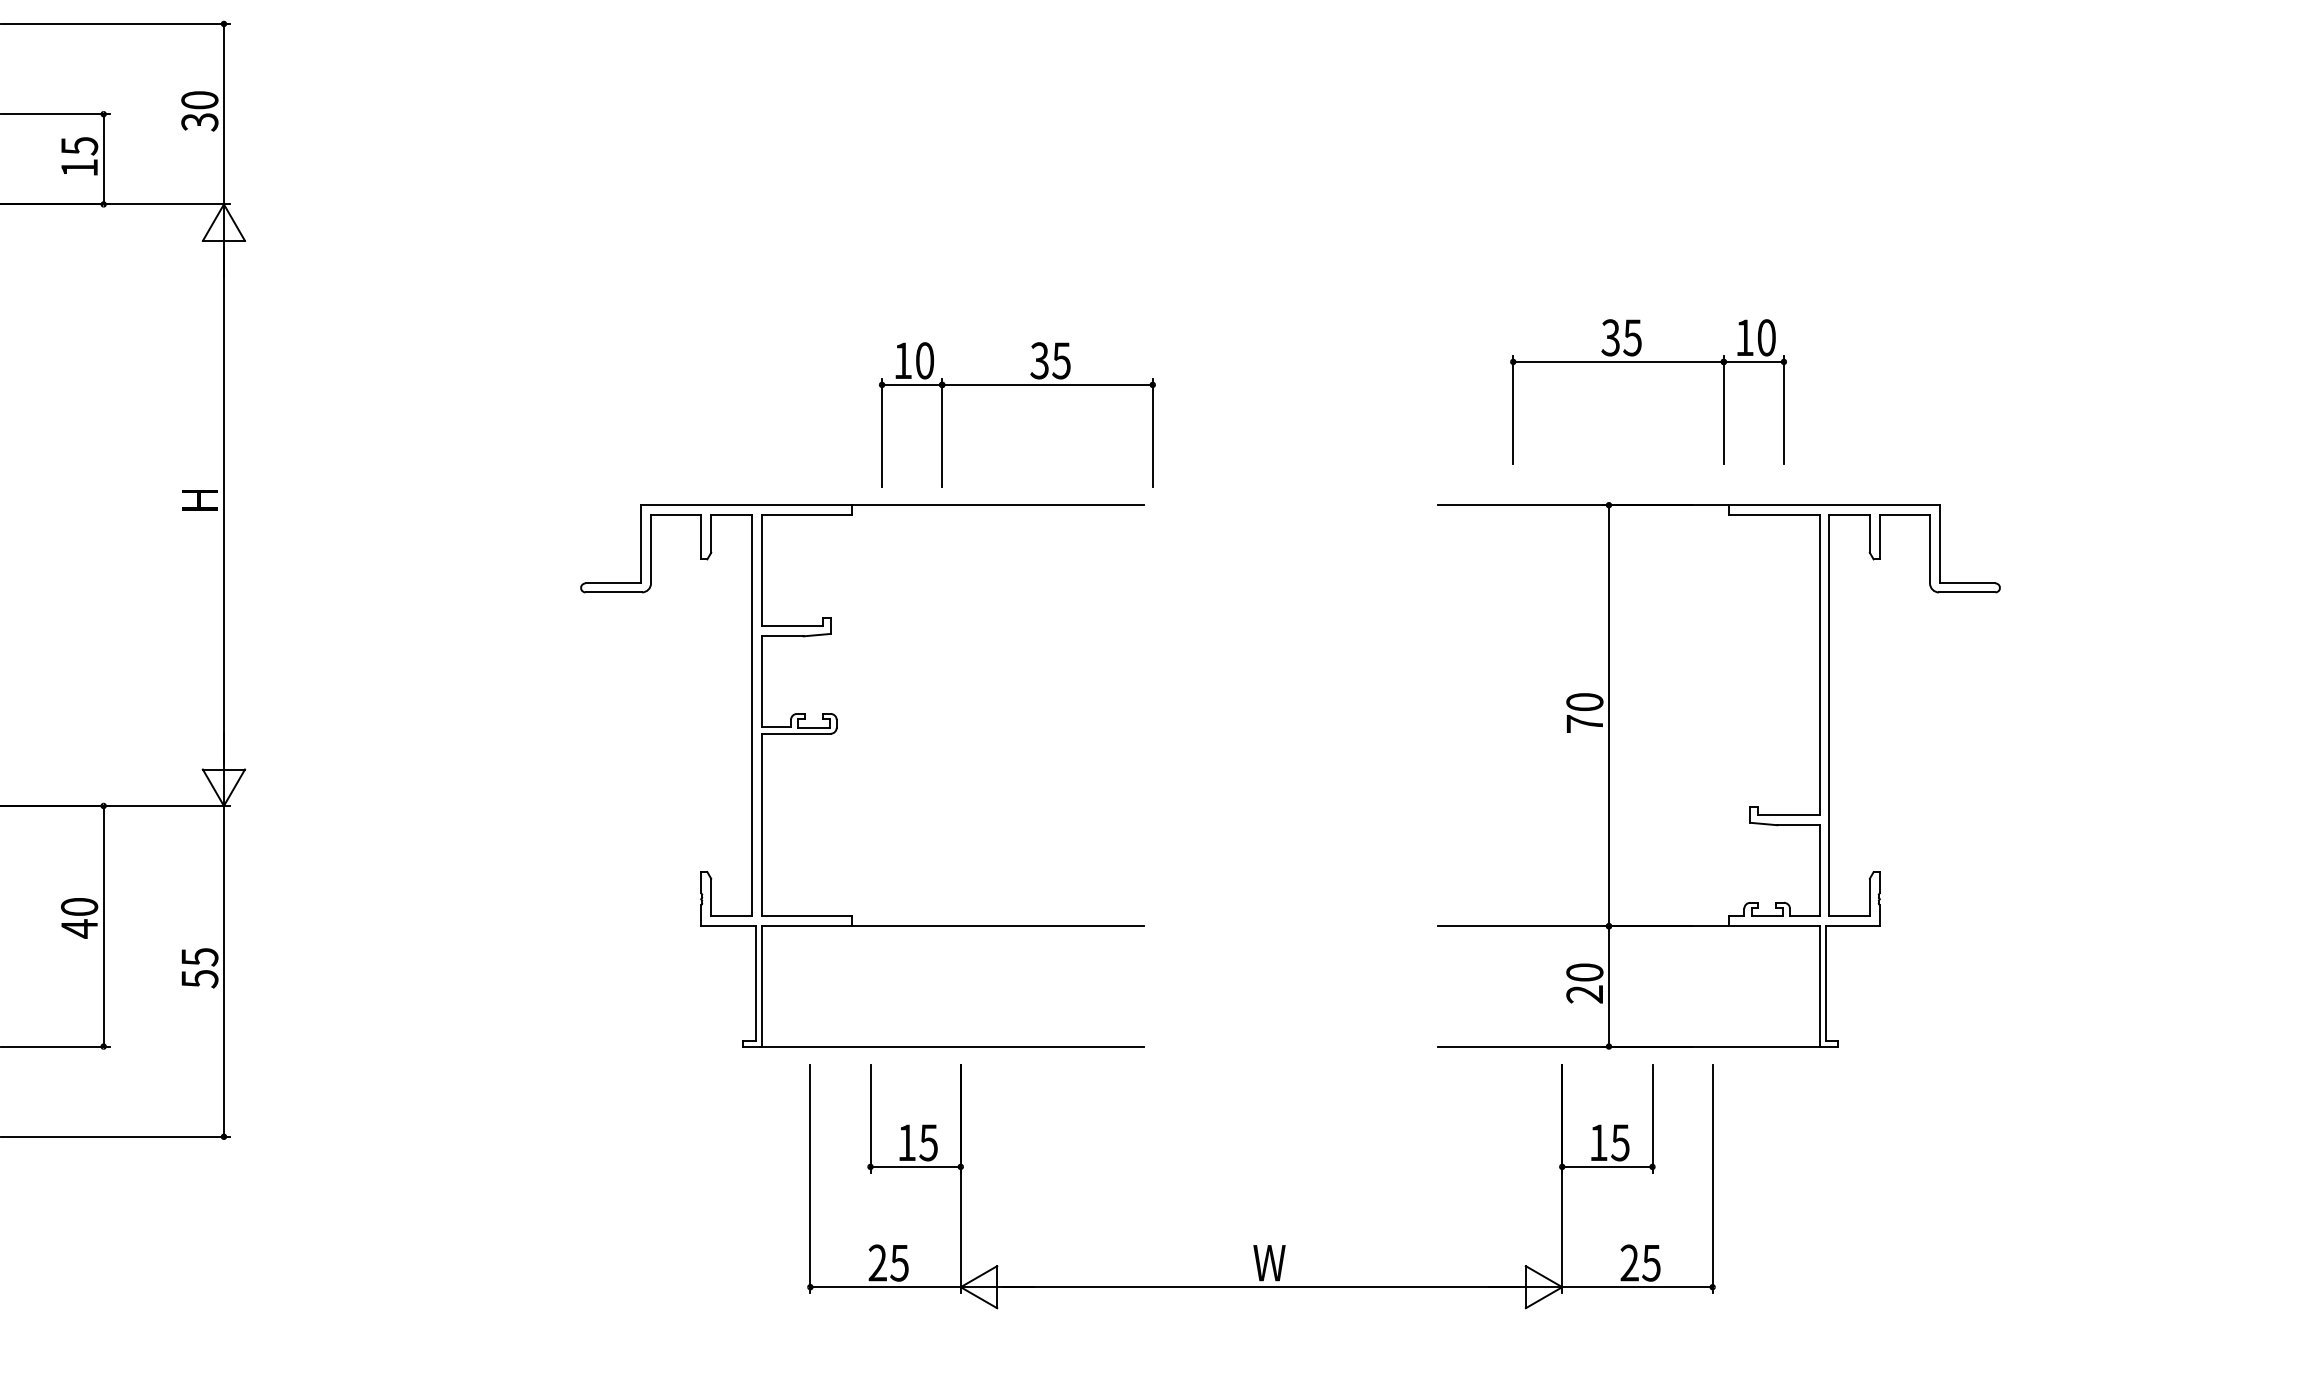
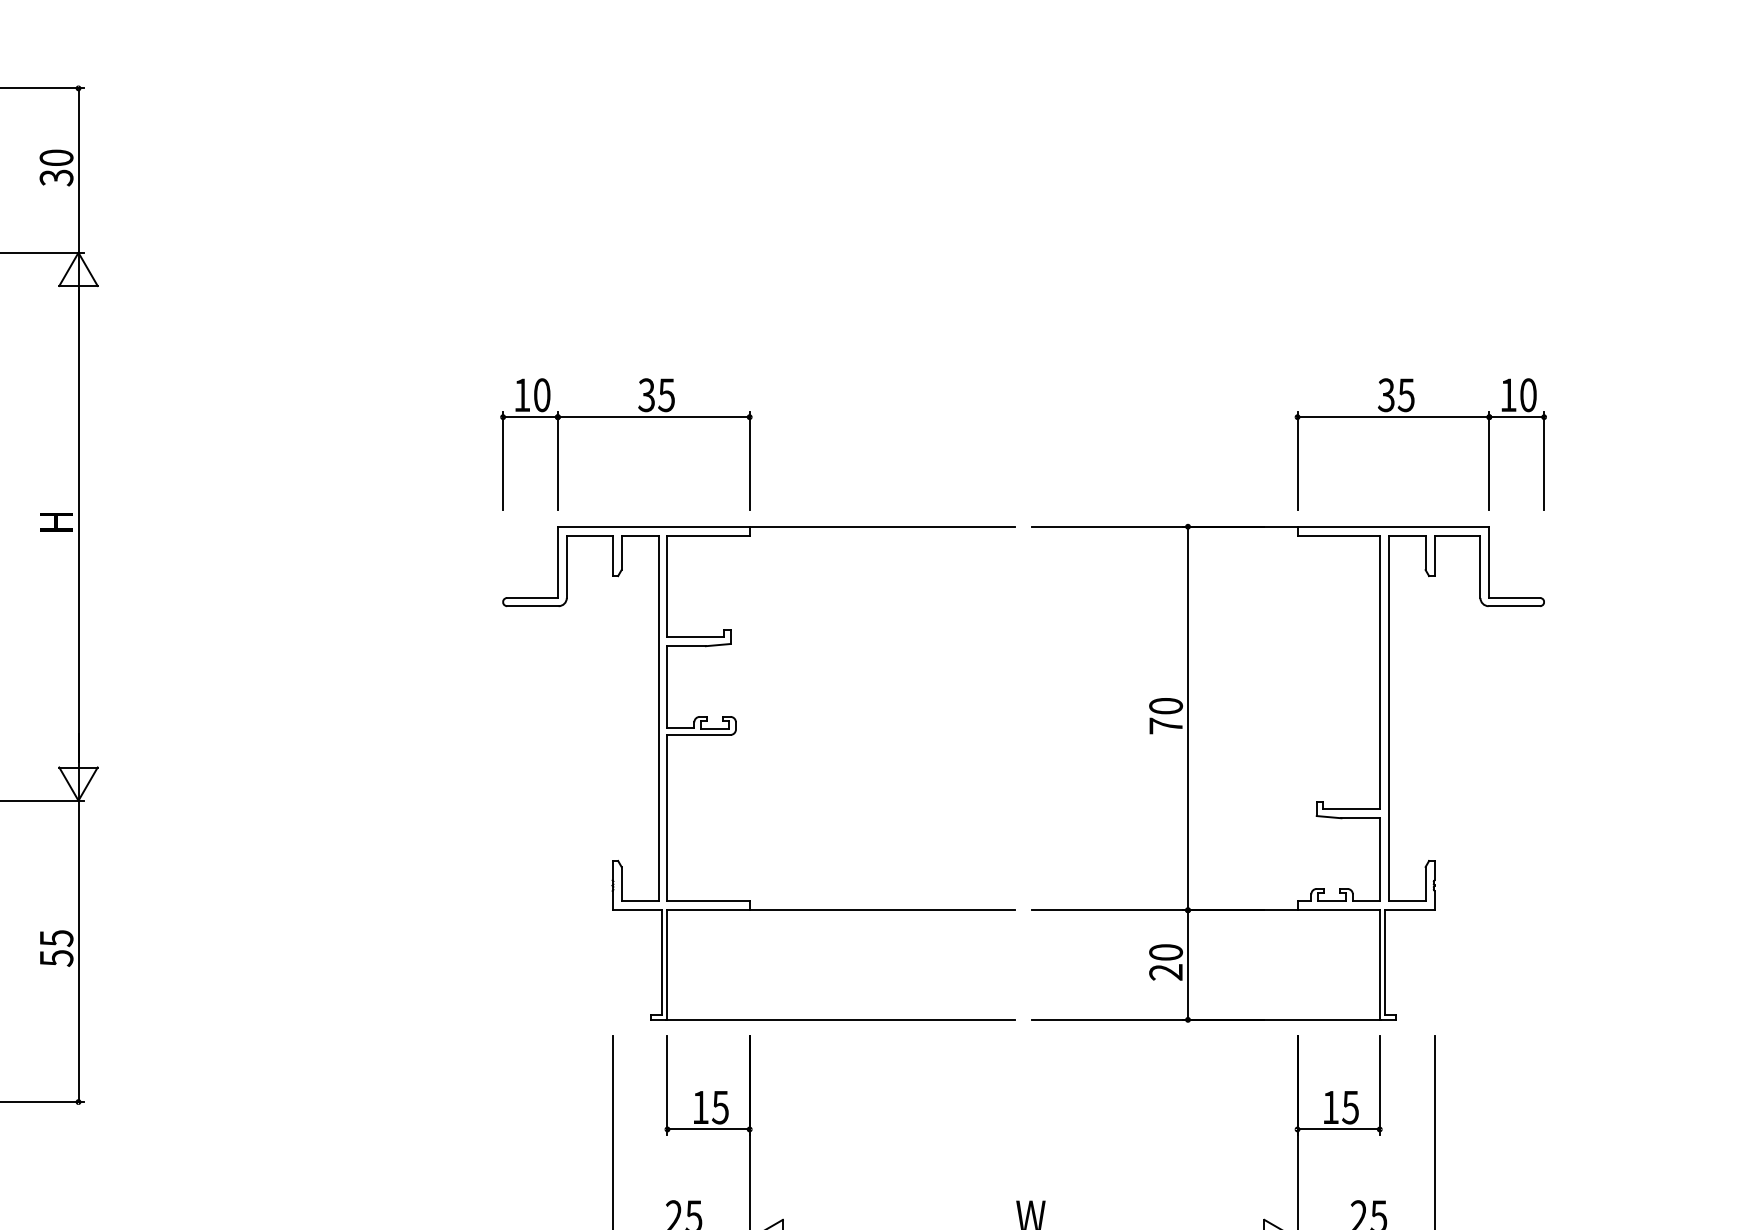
part: (1648, 362) -> (1420, 417), moved
part: (1017, 385) -> (626, 417), moved
part: (834, 733) -> (733, 734), moved
part: (1718, 775) -> (1287, 772), moved

